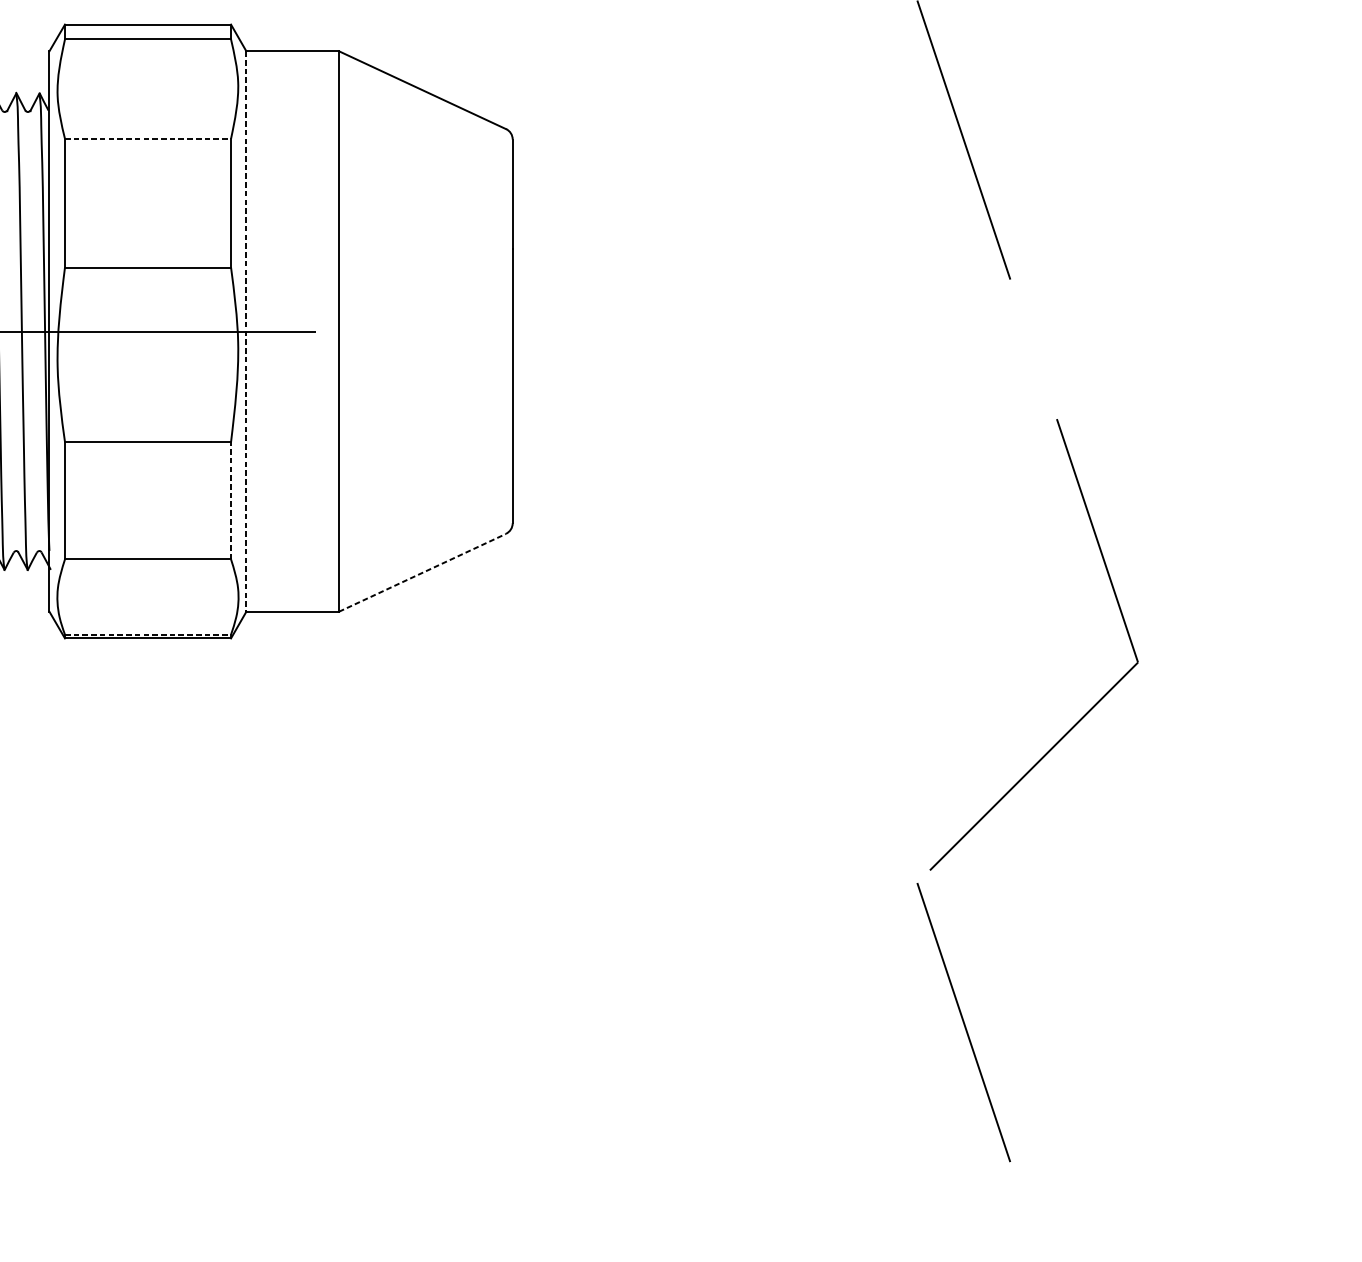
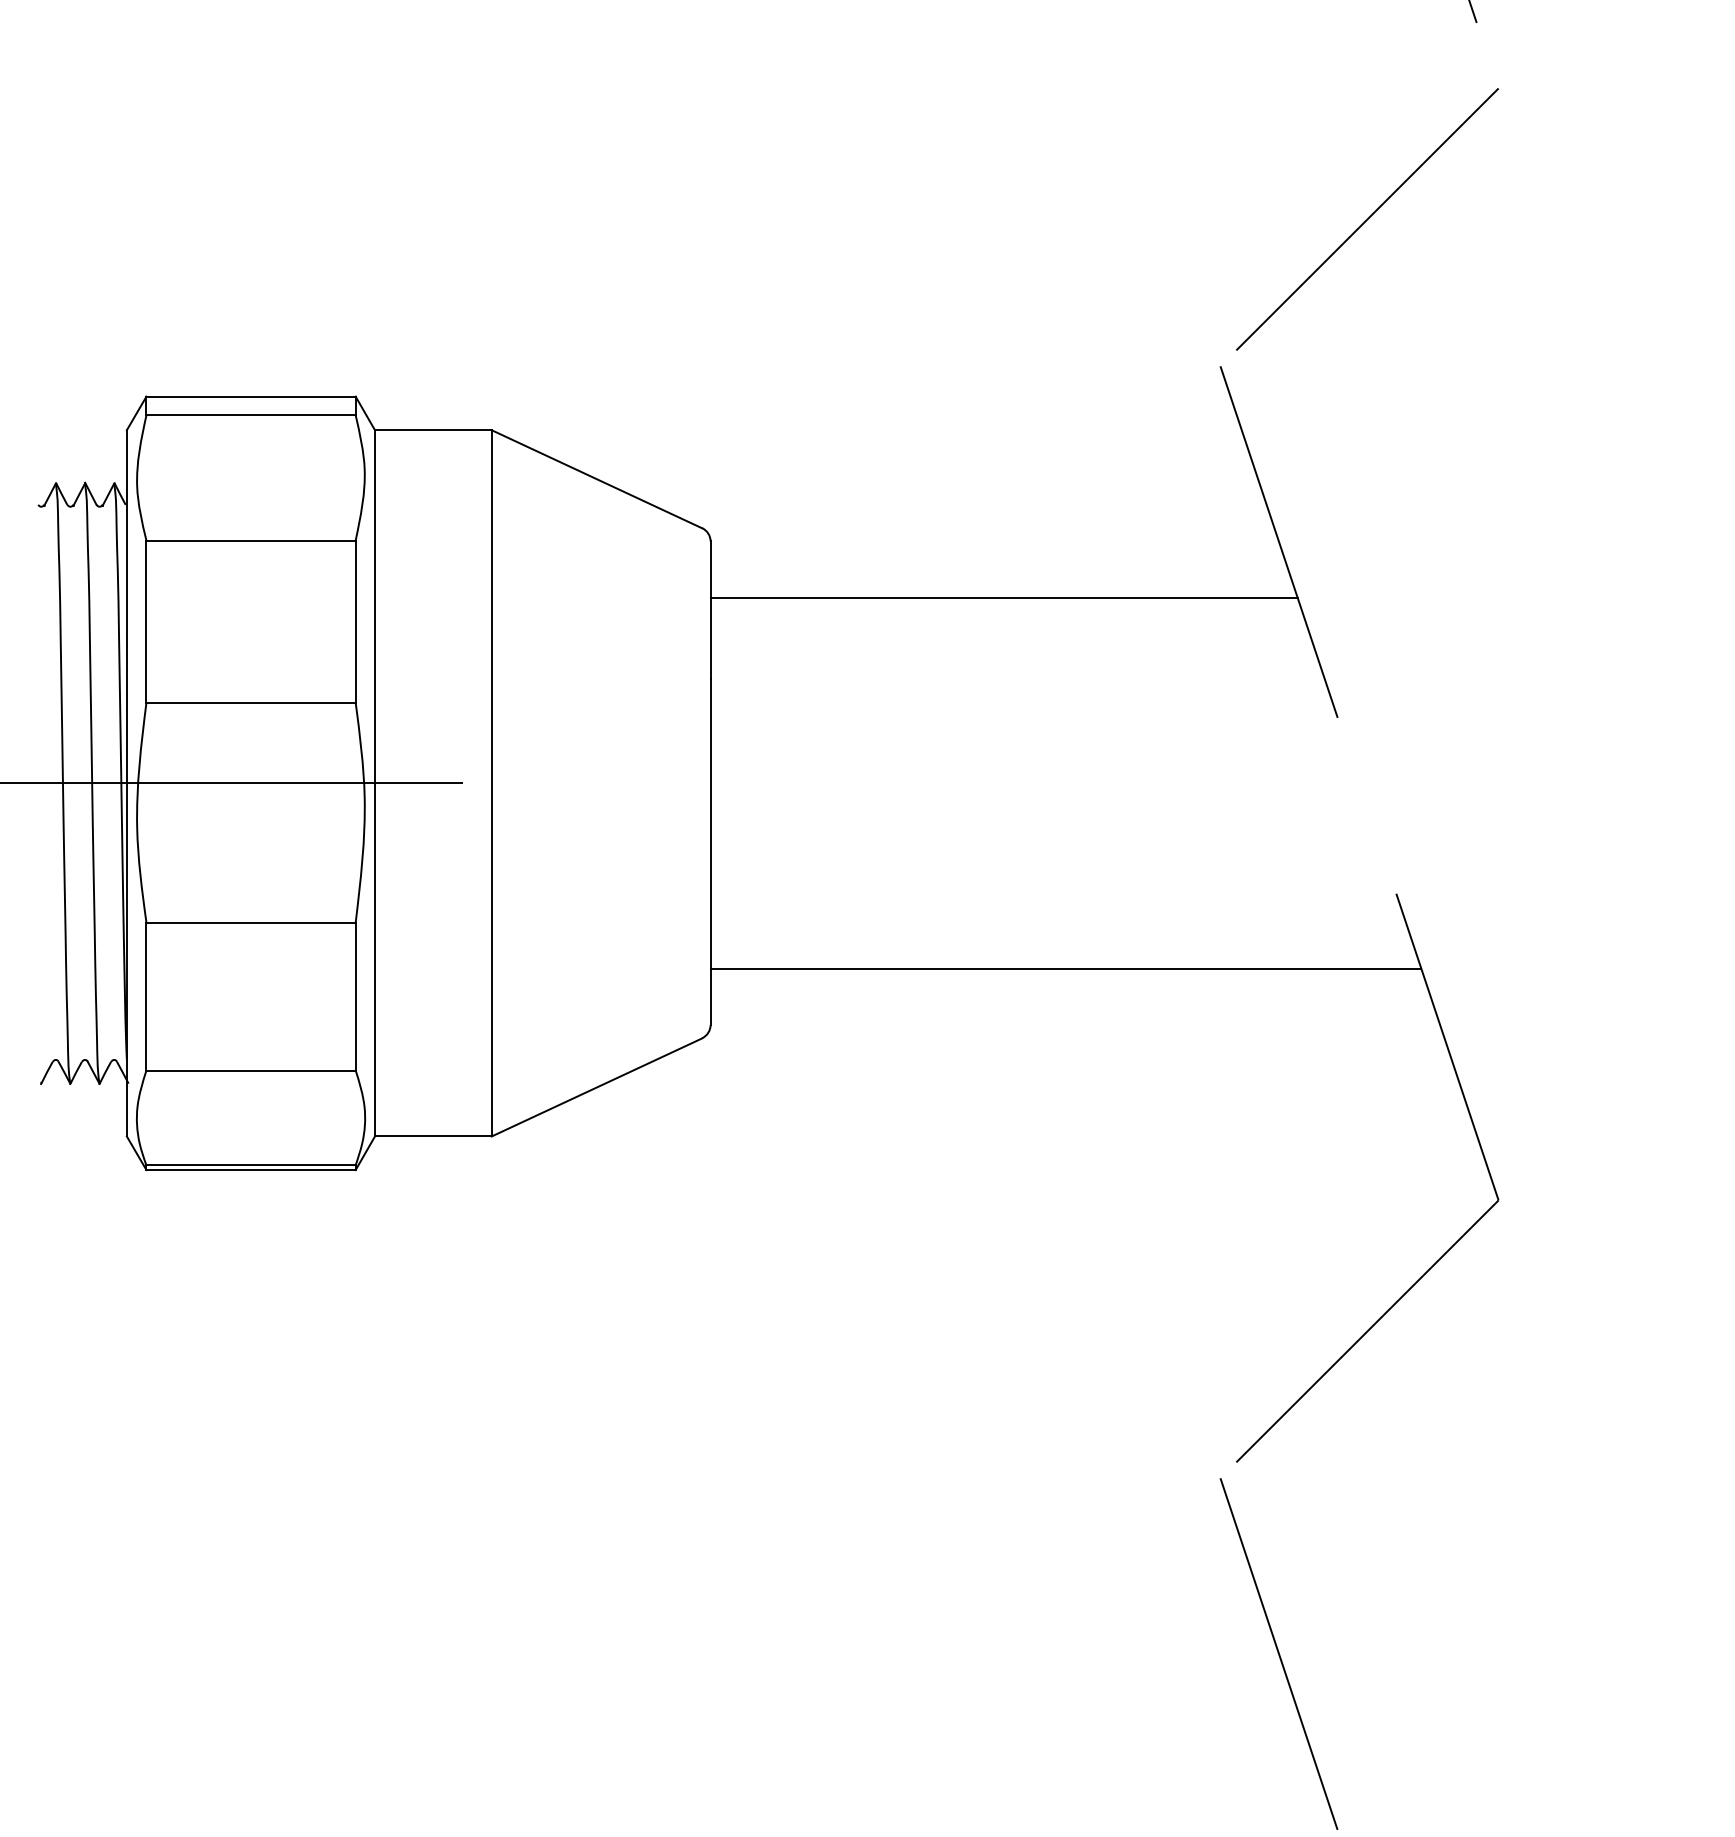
line: (148, 138) -> (251, 540), dashed -> solid
line: (745, 184) -> (1003, 598), added
line: (245, 331) -> (374, 783), dashed -> solid
line: (794, 478) -> (1065, 968), added
line: (230, 500) -> (355, 996), dashed -> solid
line: (422, 572) -> (597, 1087), dashed -> solid
line: (148, 634) -> (251, 1165), dashed -> solid

